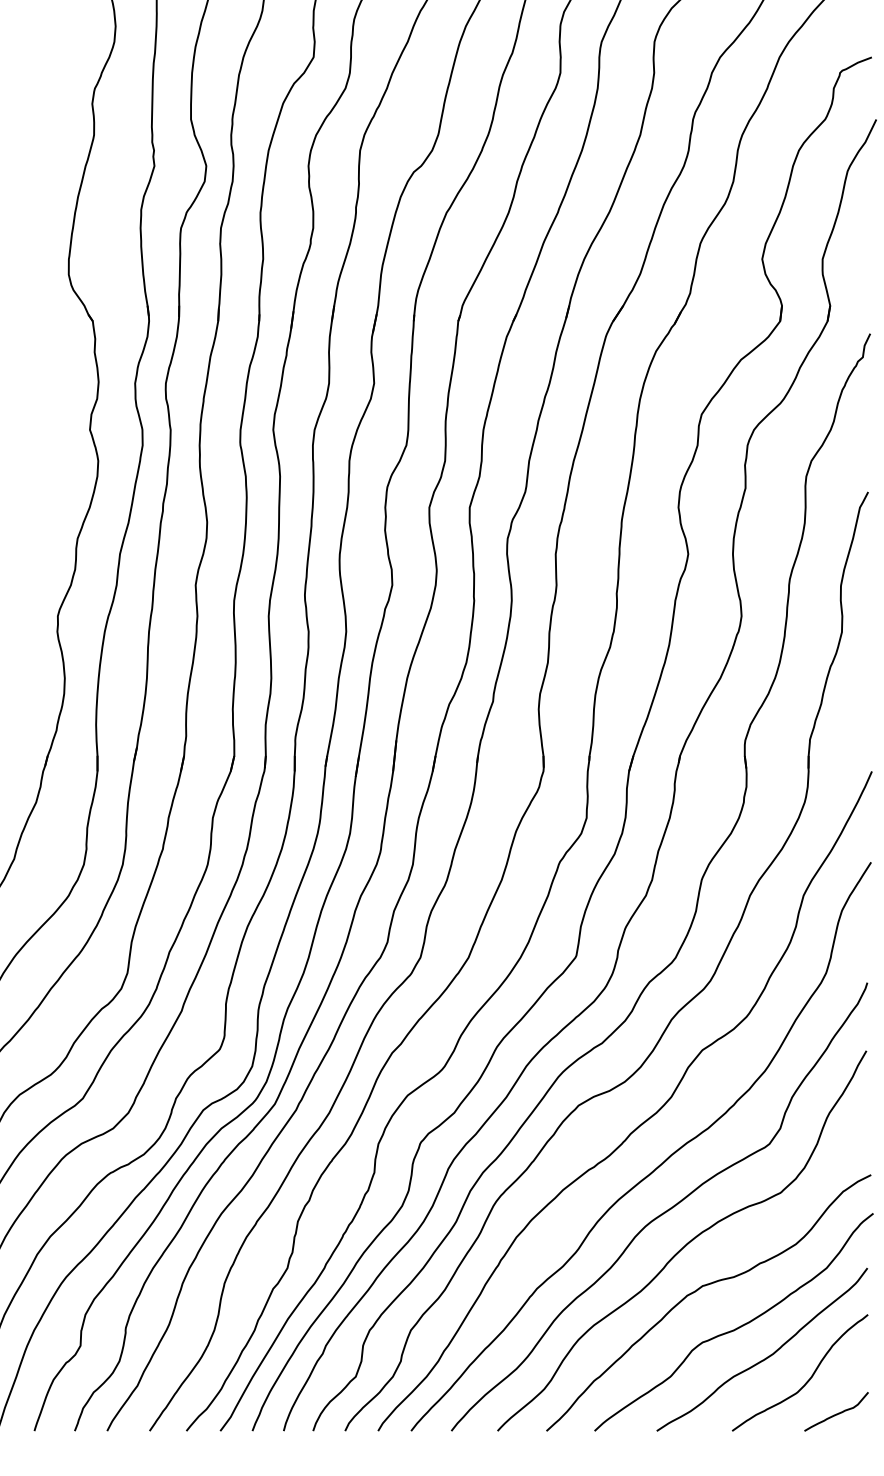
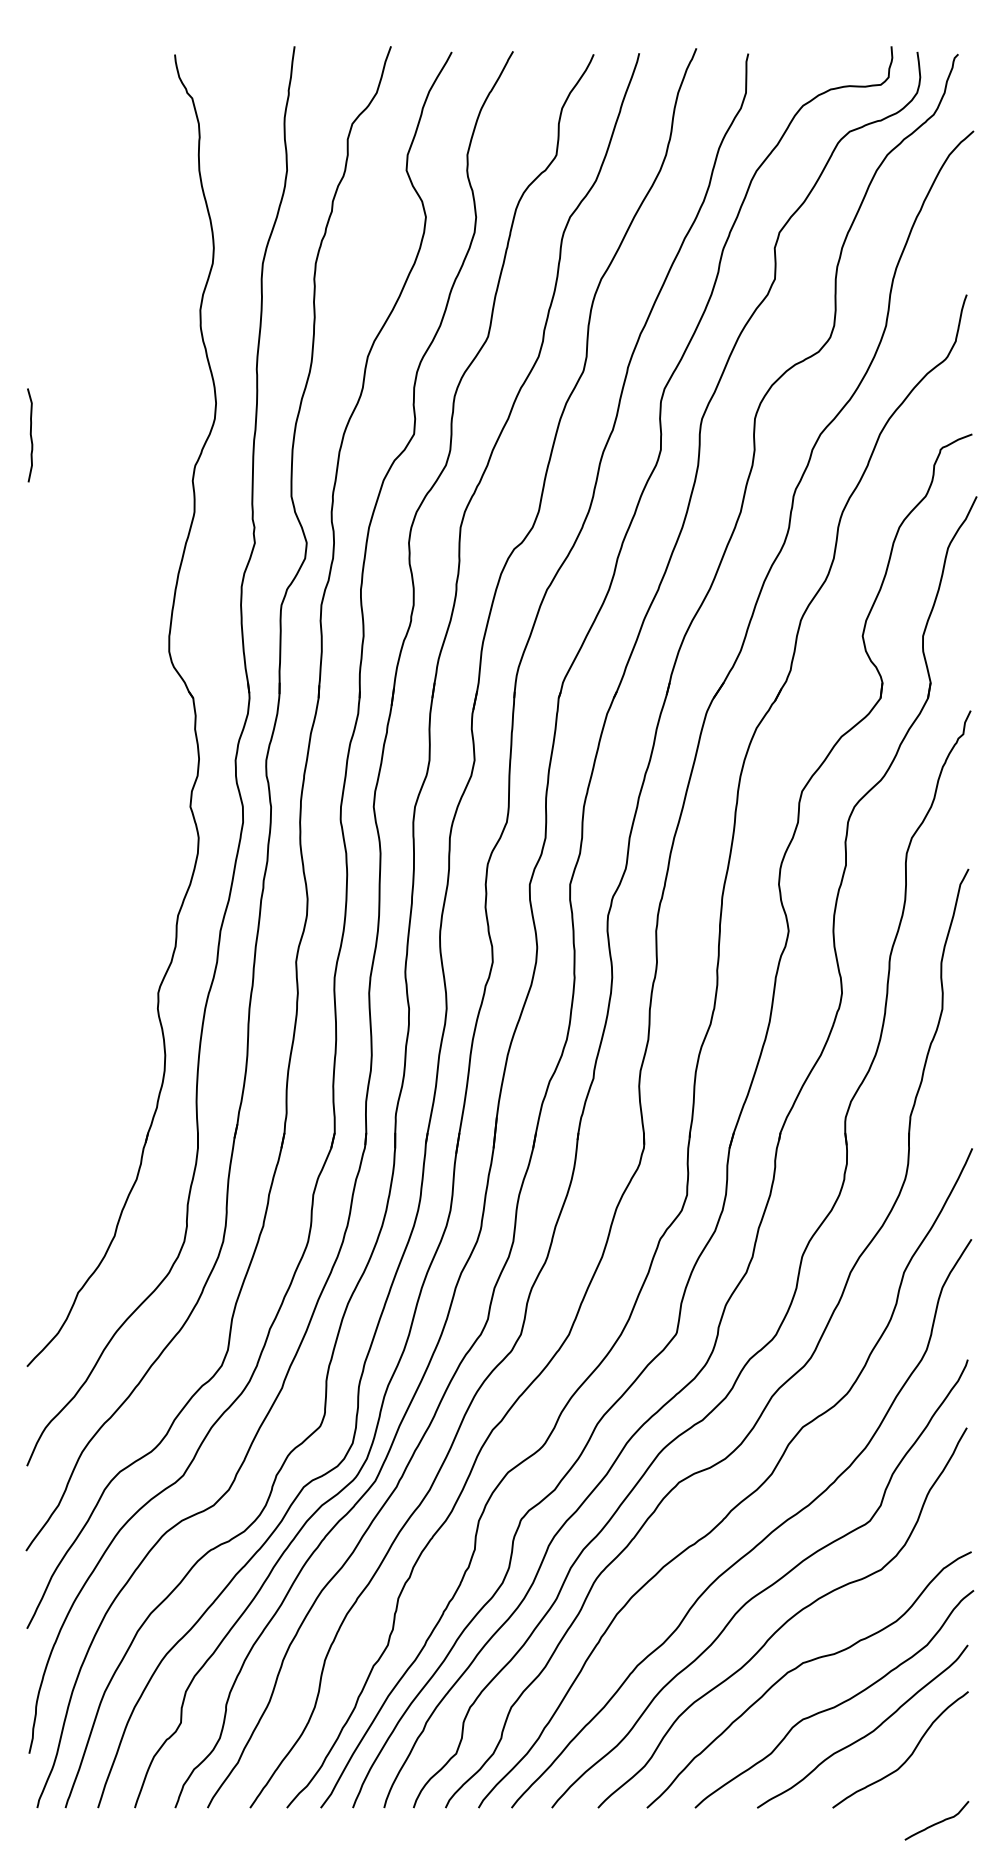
curve: (836, 1413) -> (936, 1822), moved

